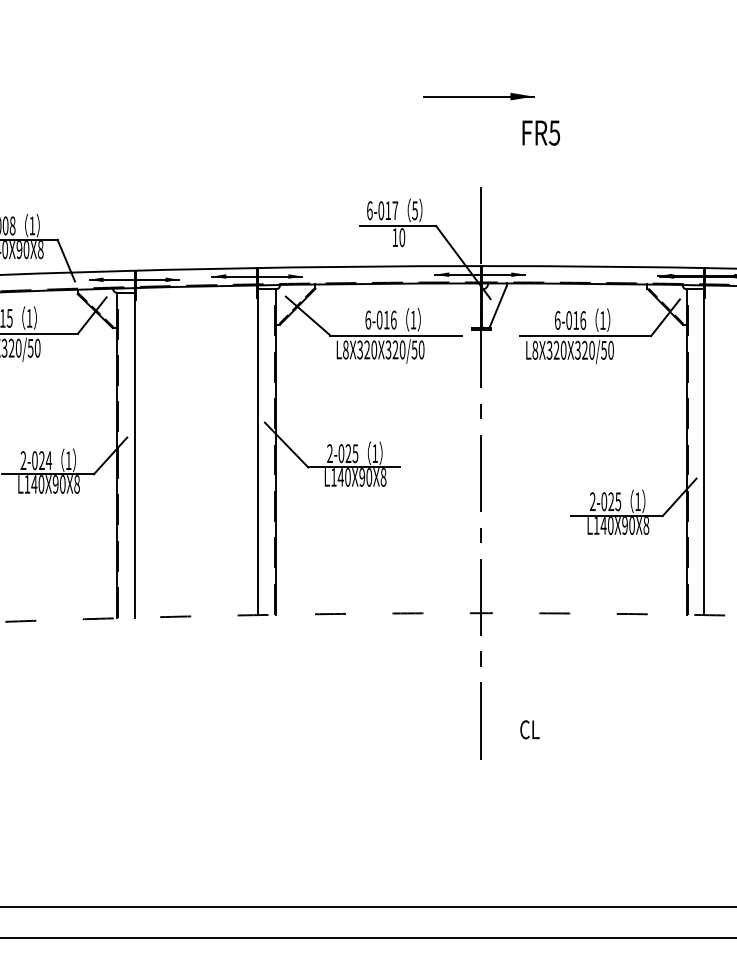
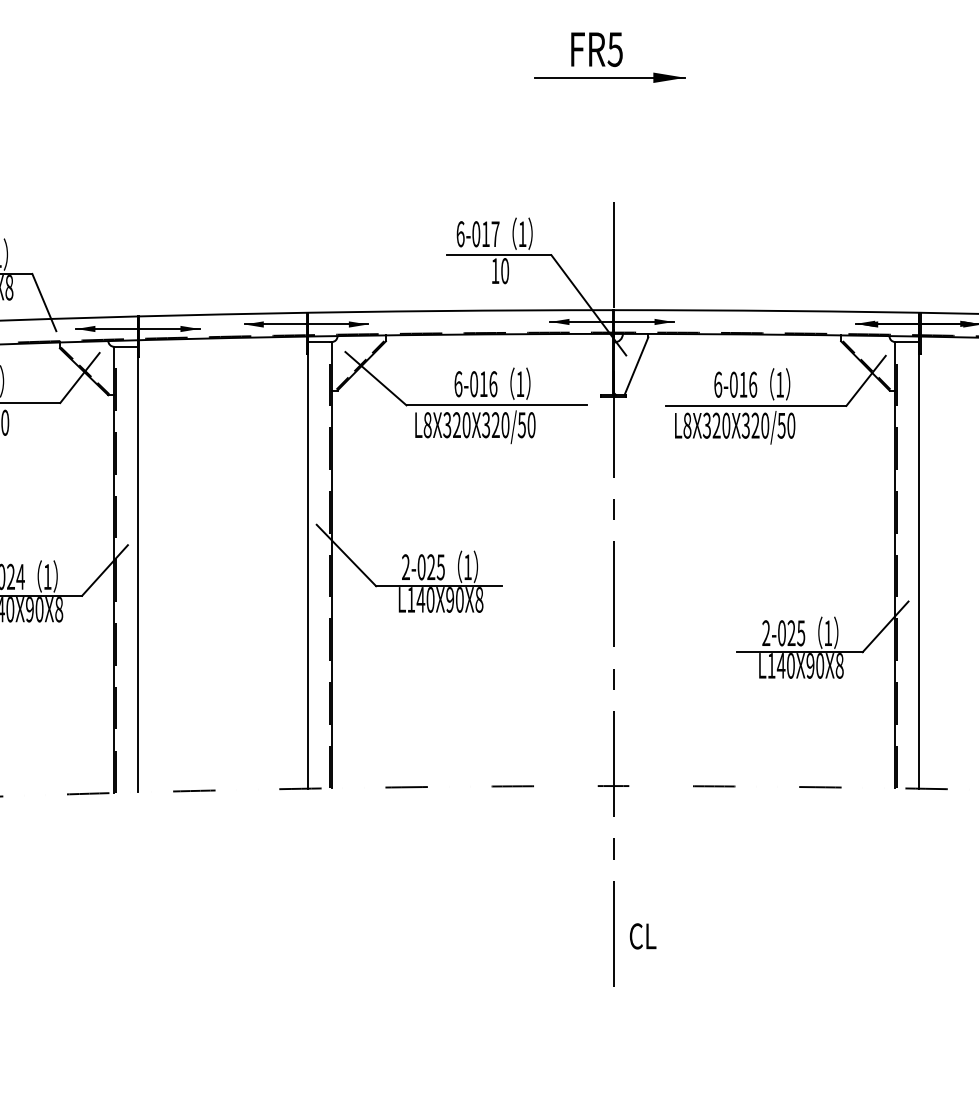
text: (541, 132) -> (597, 48), moved
text: (414, 210) -> (521, 233), 5 -> 1
text: (529, 729) -> (642, 935), moved

